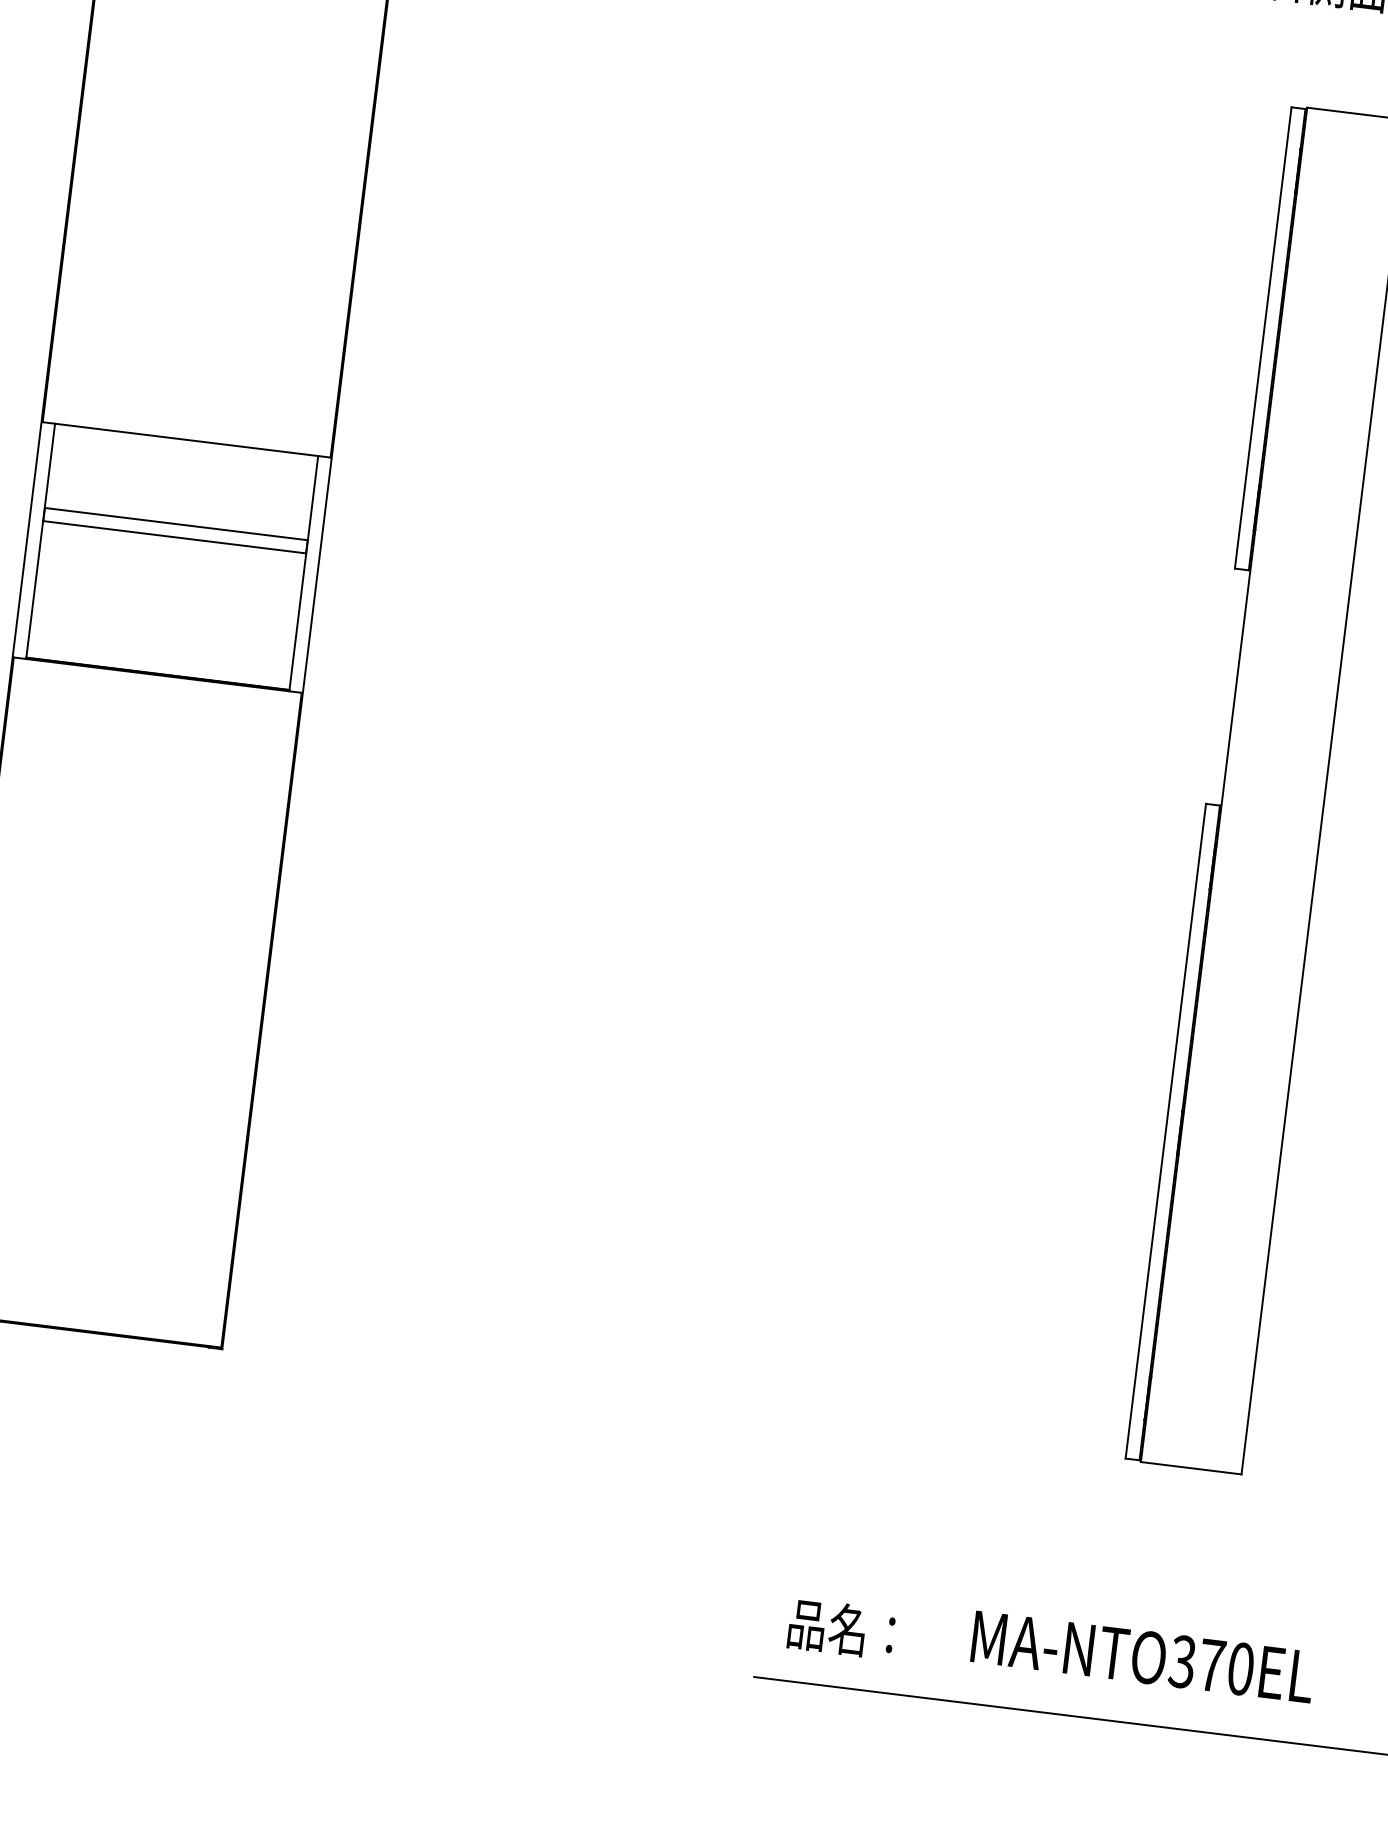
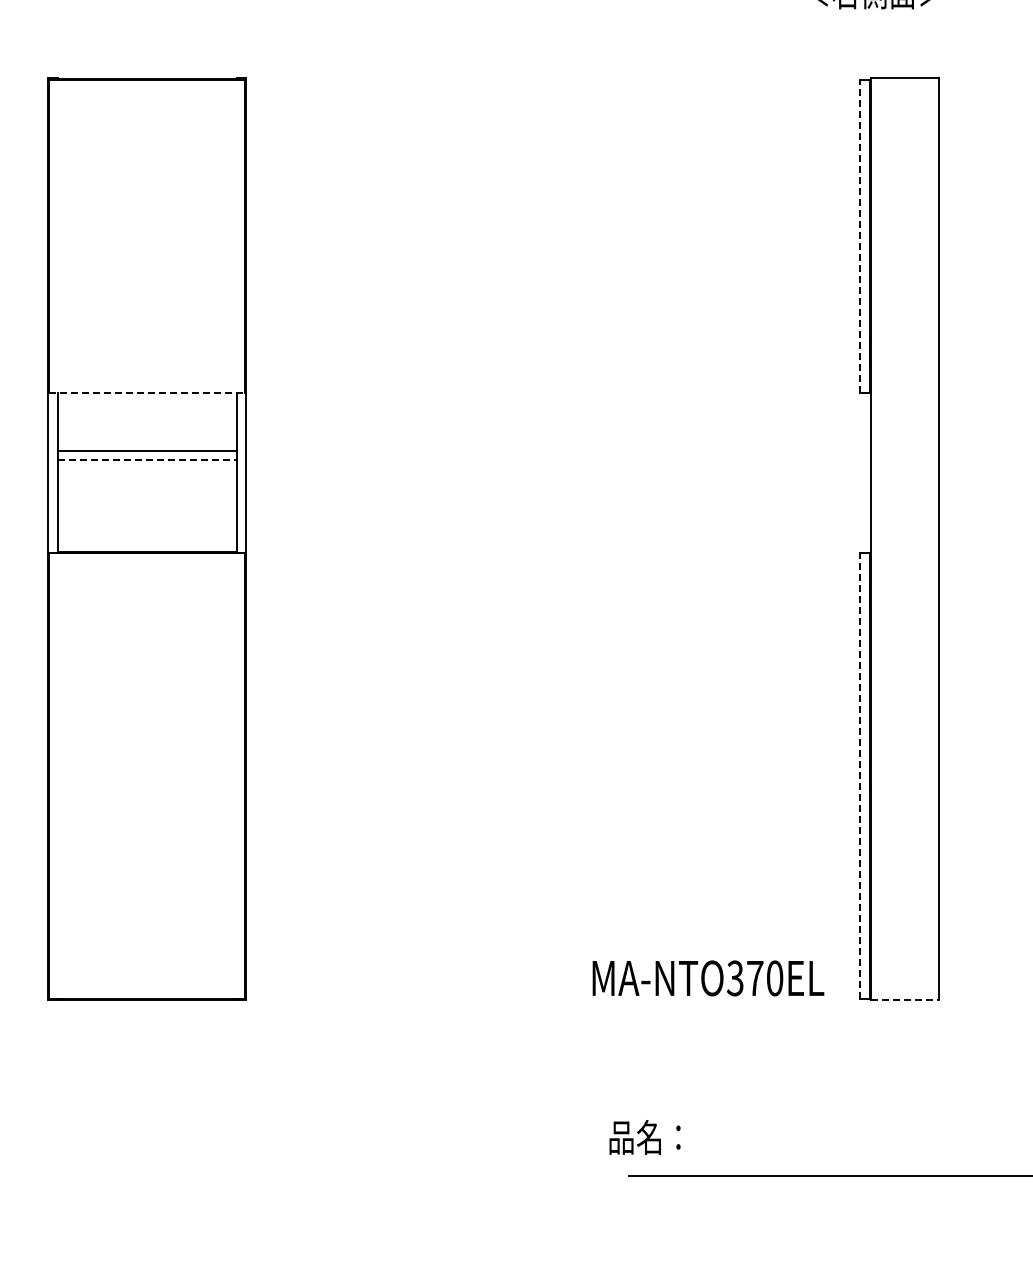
line: (1263, 338) -> (860, 236), solid -> dashed
line: (187, 440) -> (147, 393), solid -> dashed
line: (175, 537) -> (147, 459), solid -> dashed
line: (1165, 1131) -> (860, 776), solid -> dashed
line: (1191, 1467) -> (905, 999), solid -> dashed
text: (840, 1628) -> (644, 1137), moved
text: (1143, 1657) -> (708, 978), moved

